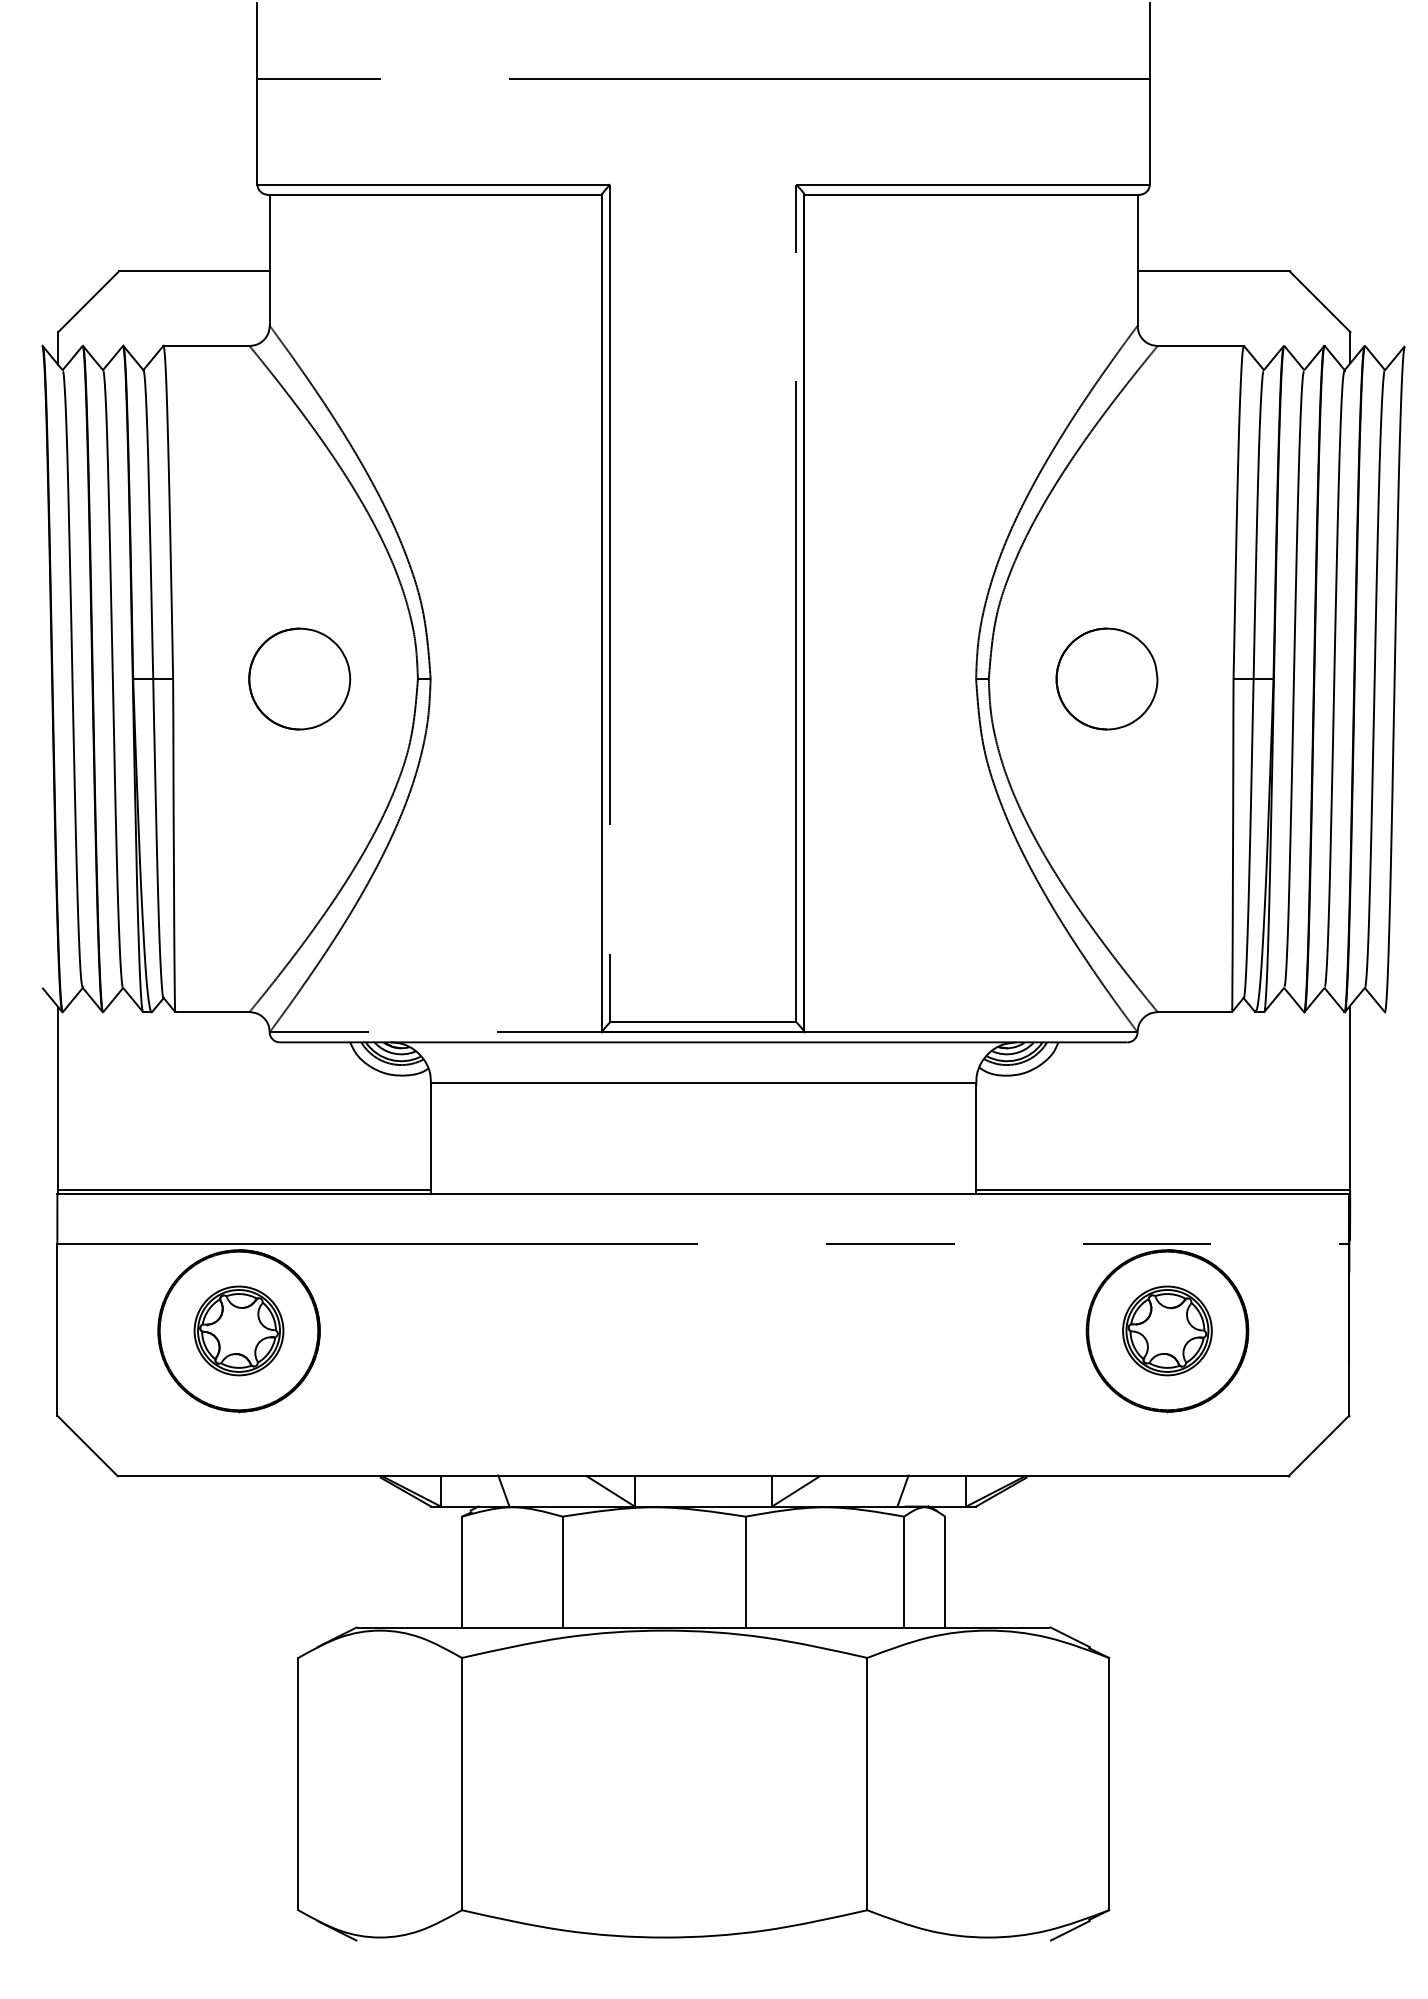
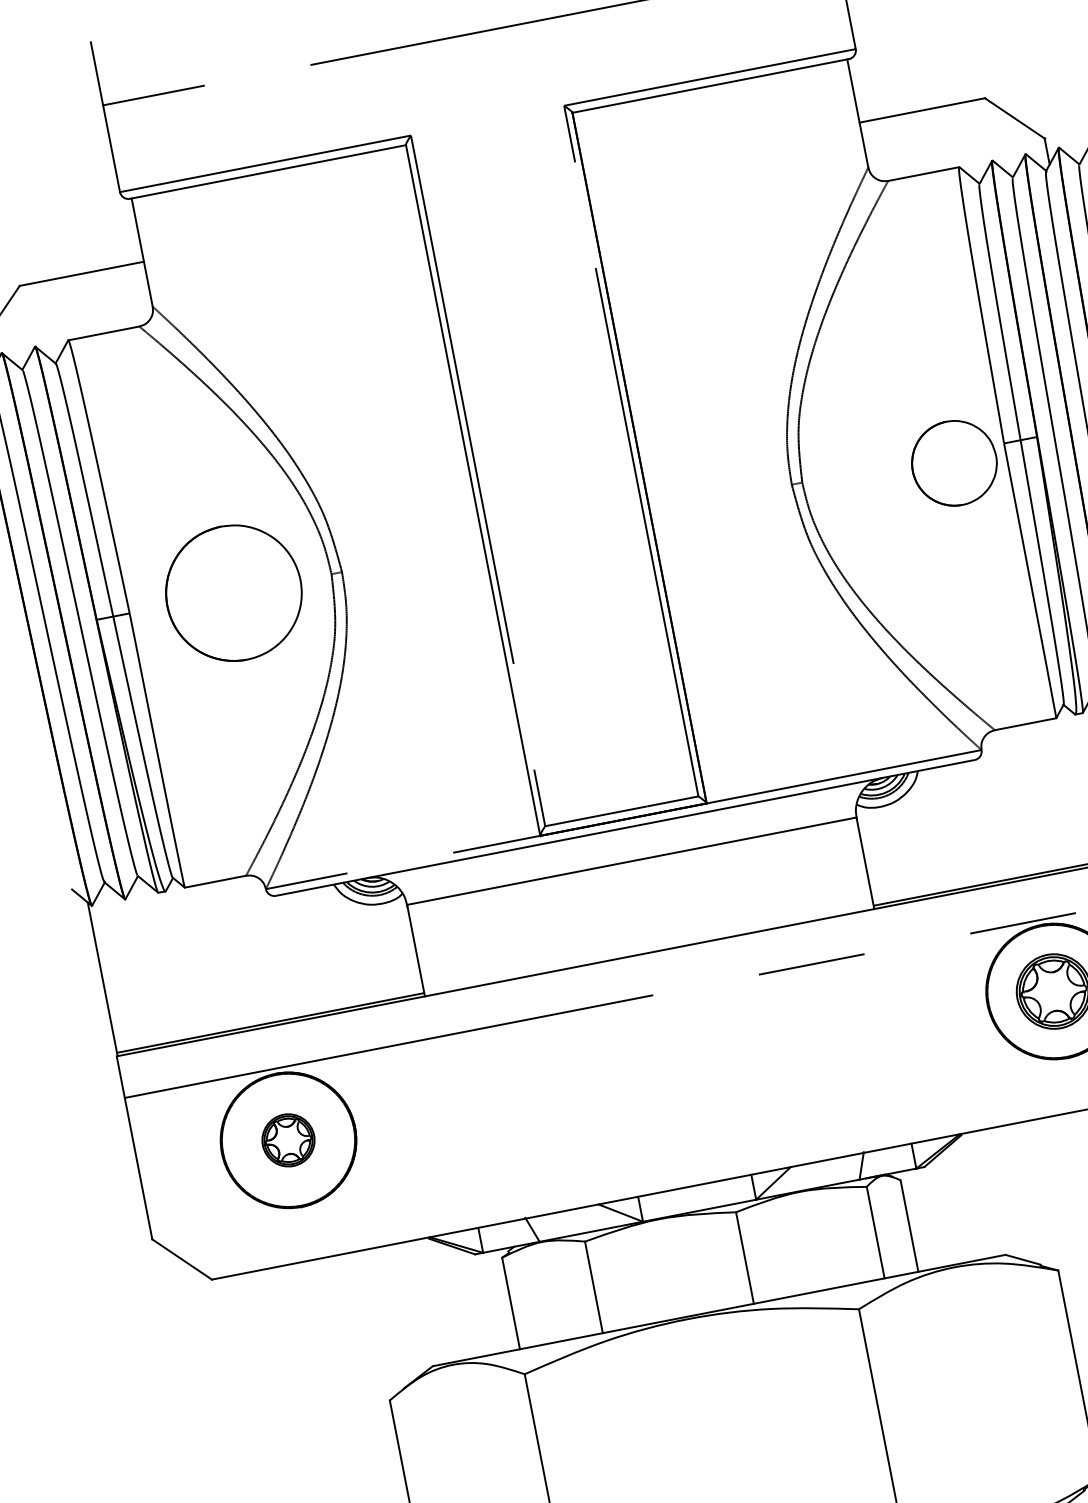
part: (299, 678) -> (233, 592), size x1.6
part: (1106, 678) -> (953, 462), moved
part: (238, 1330) -> (288, 1140), size x0.7

